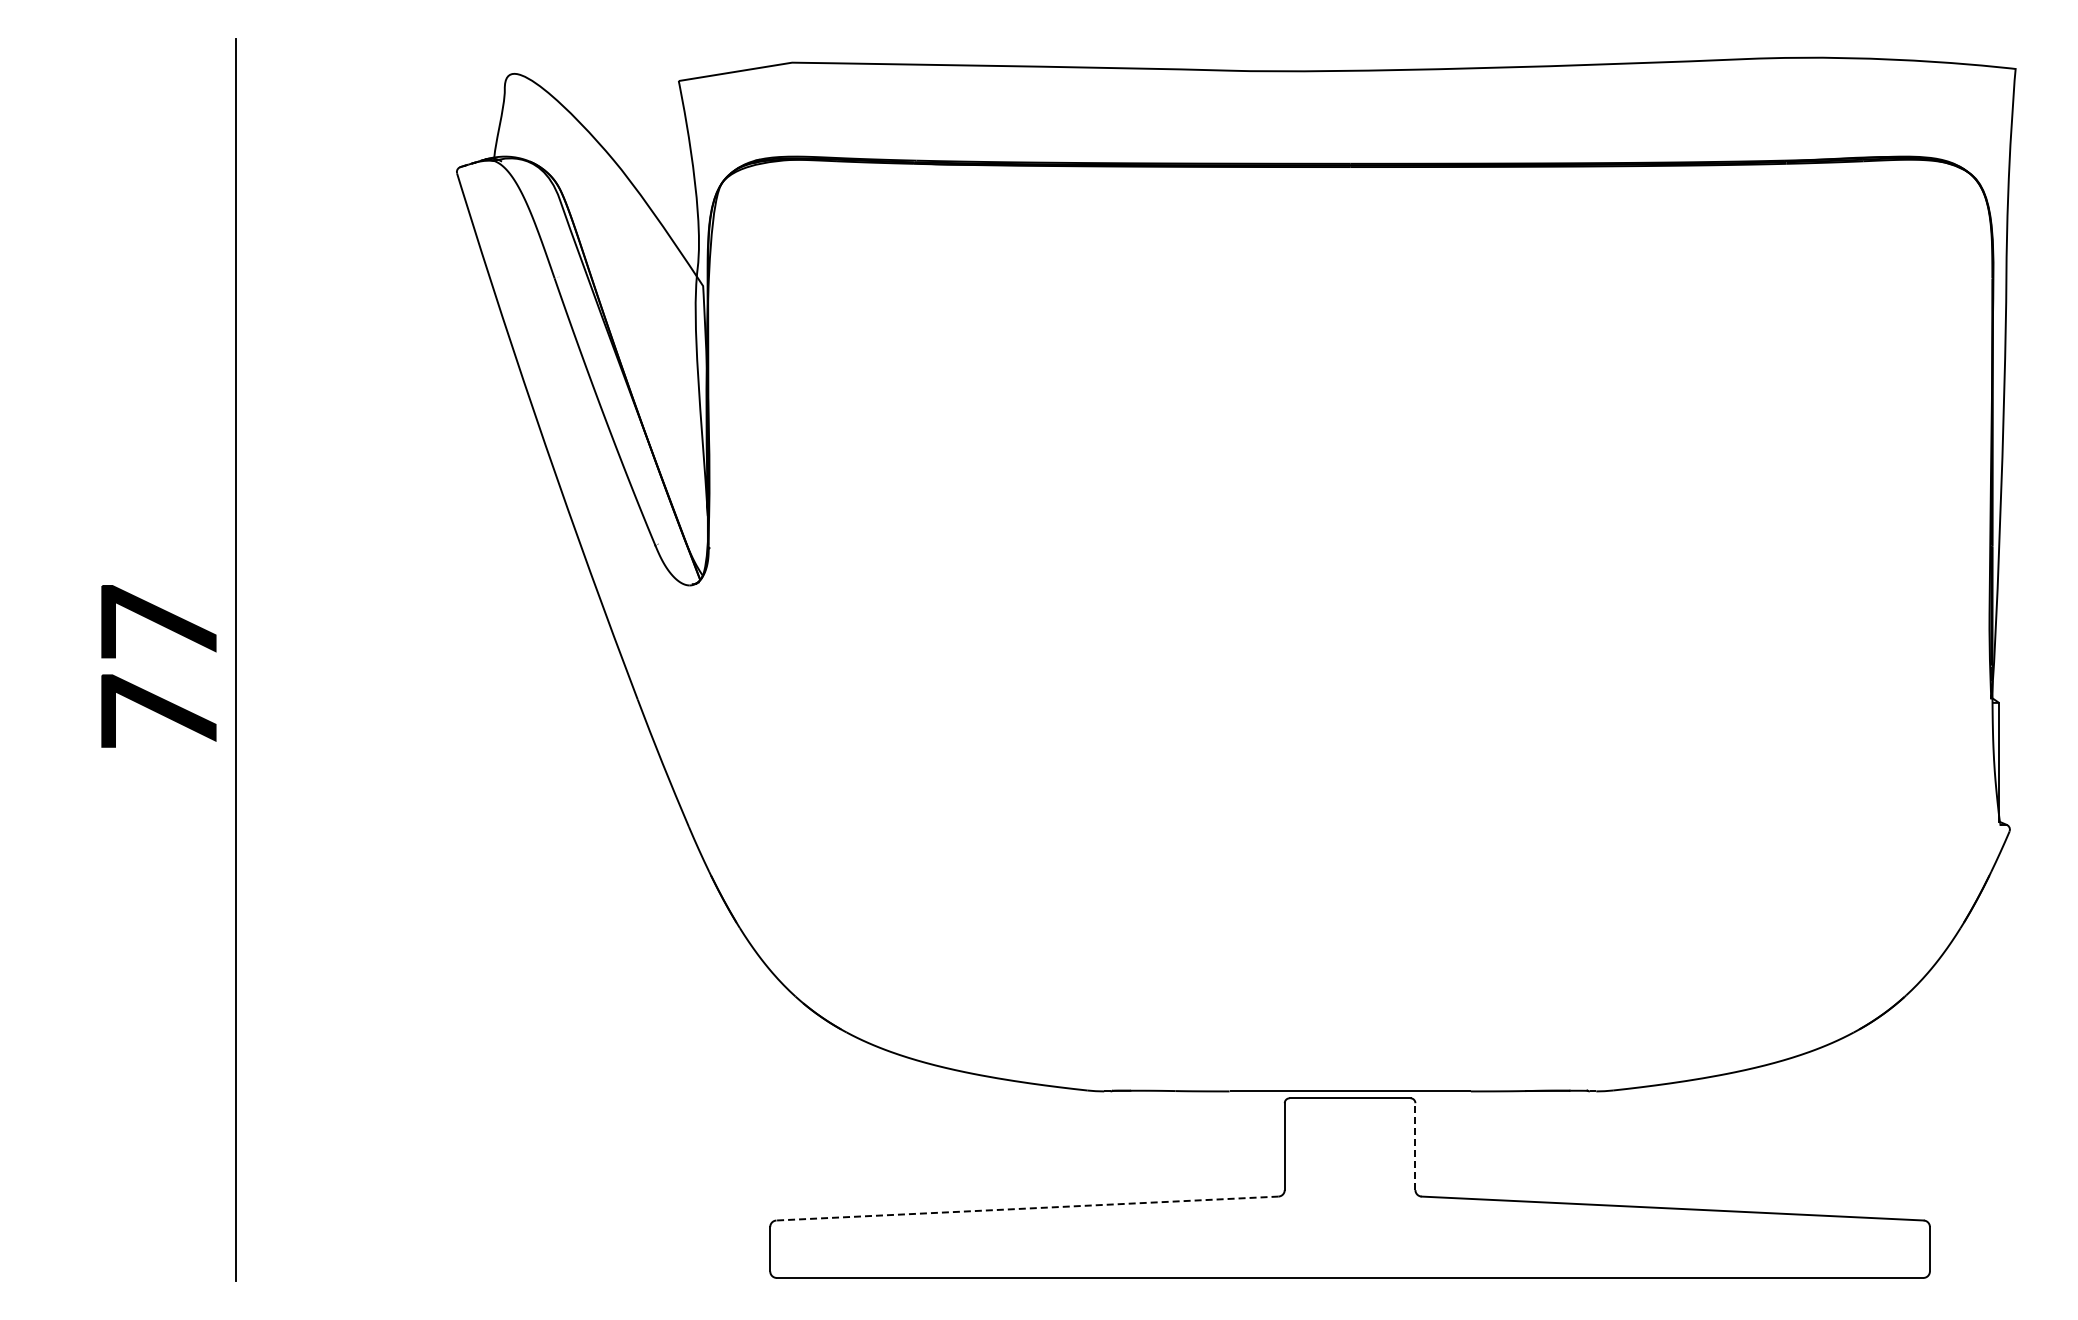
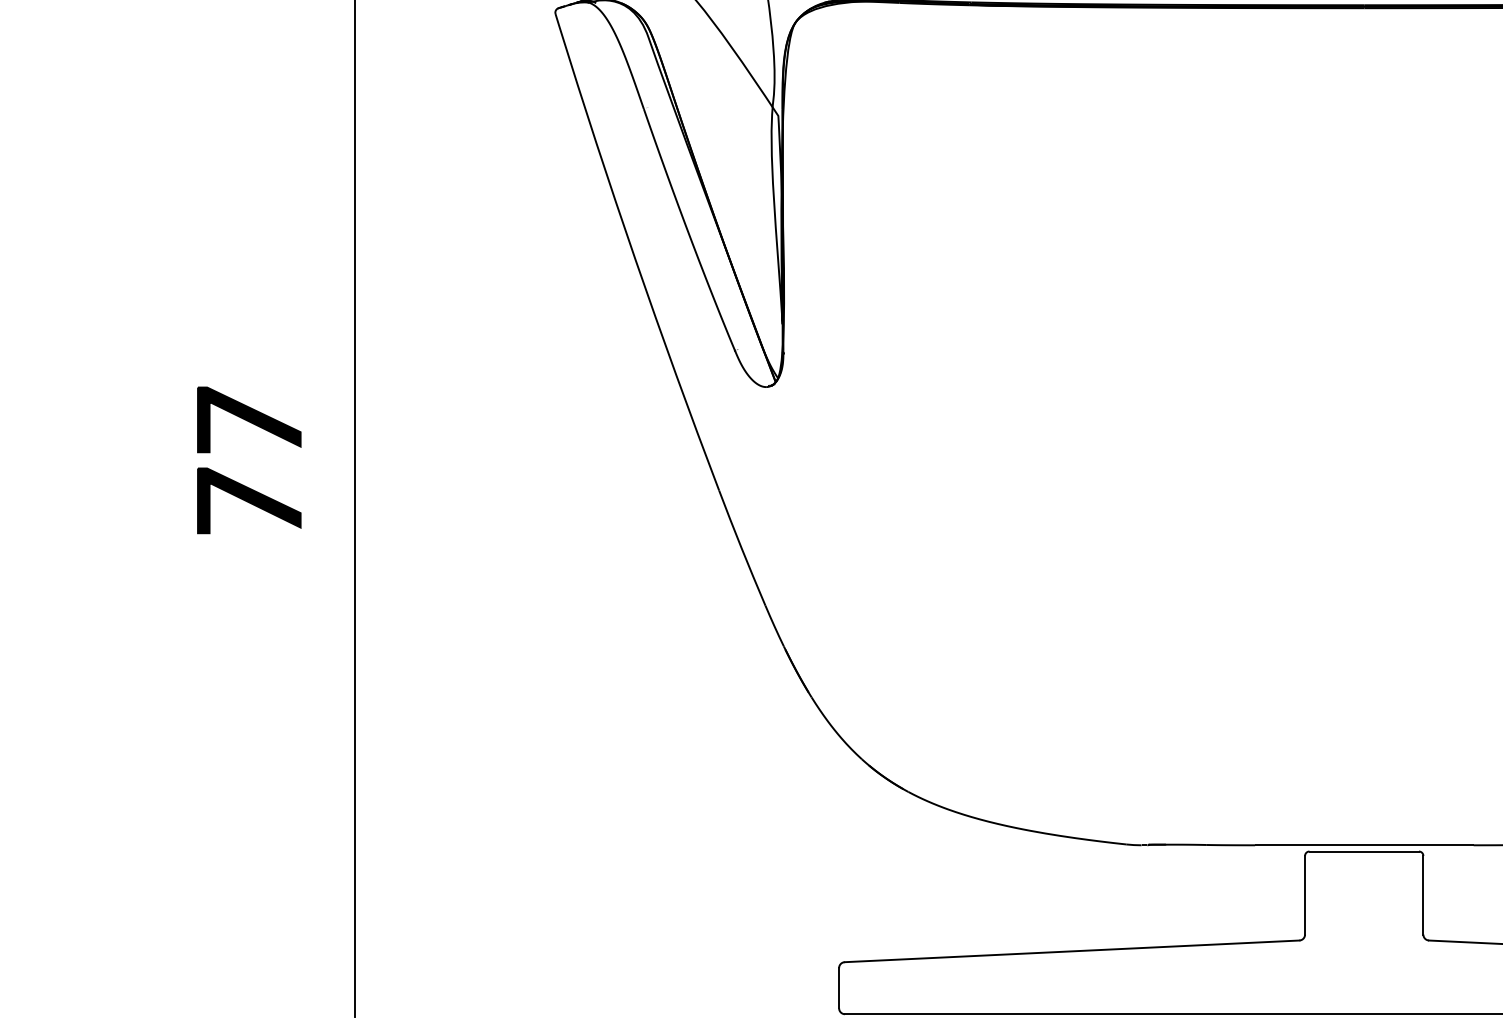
part: (146, 690) -> (238, 482), moved
line: (1415, 1146) -> (1423, 895), dashed -> solid
line: (1026, 1208) -> (1071, 951), dashed -> solid

